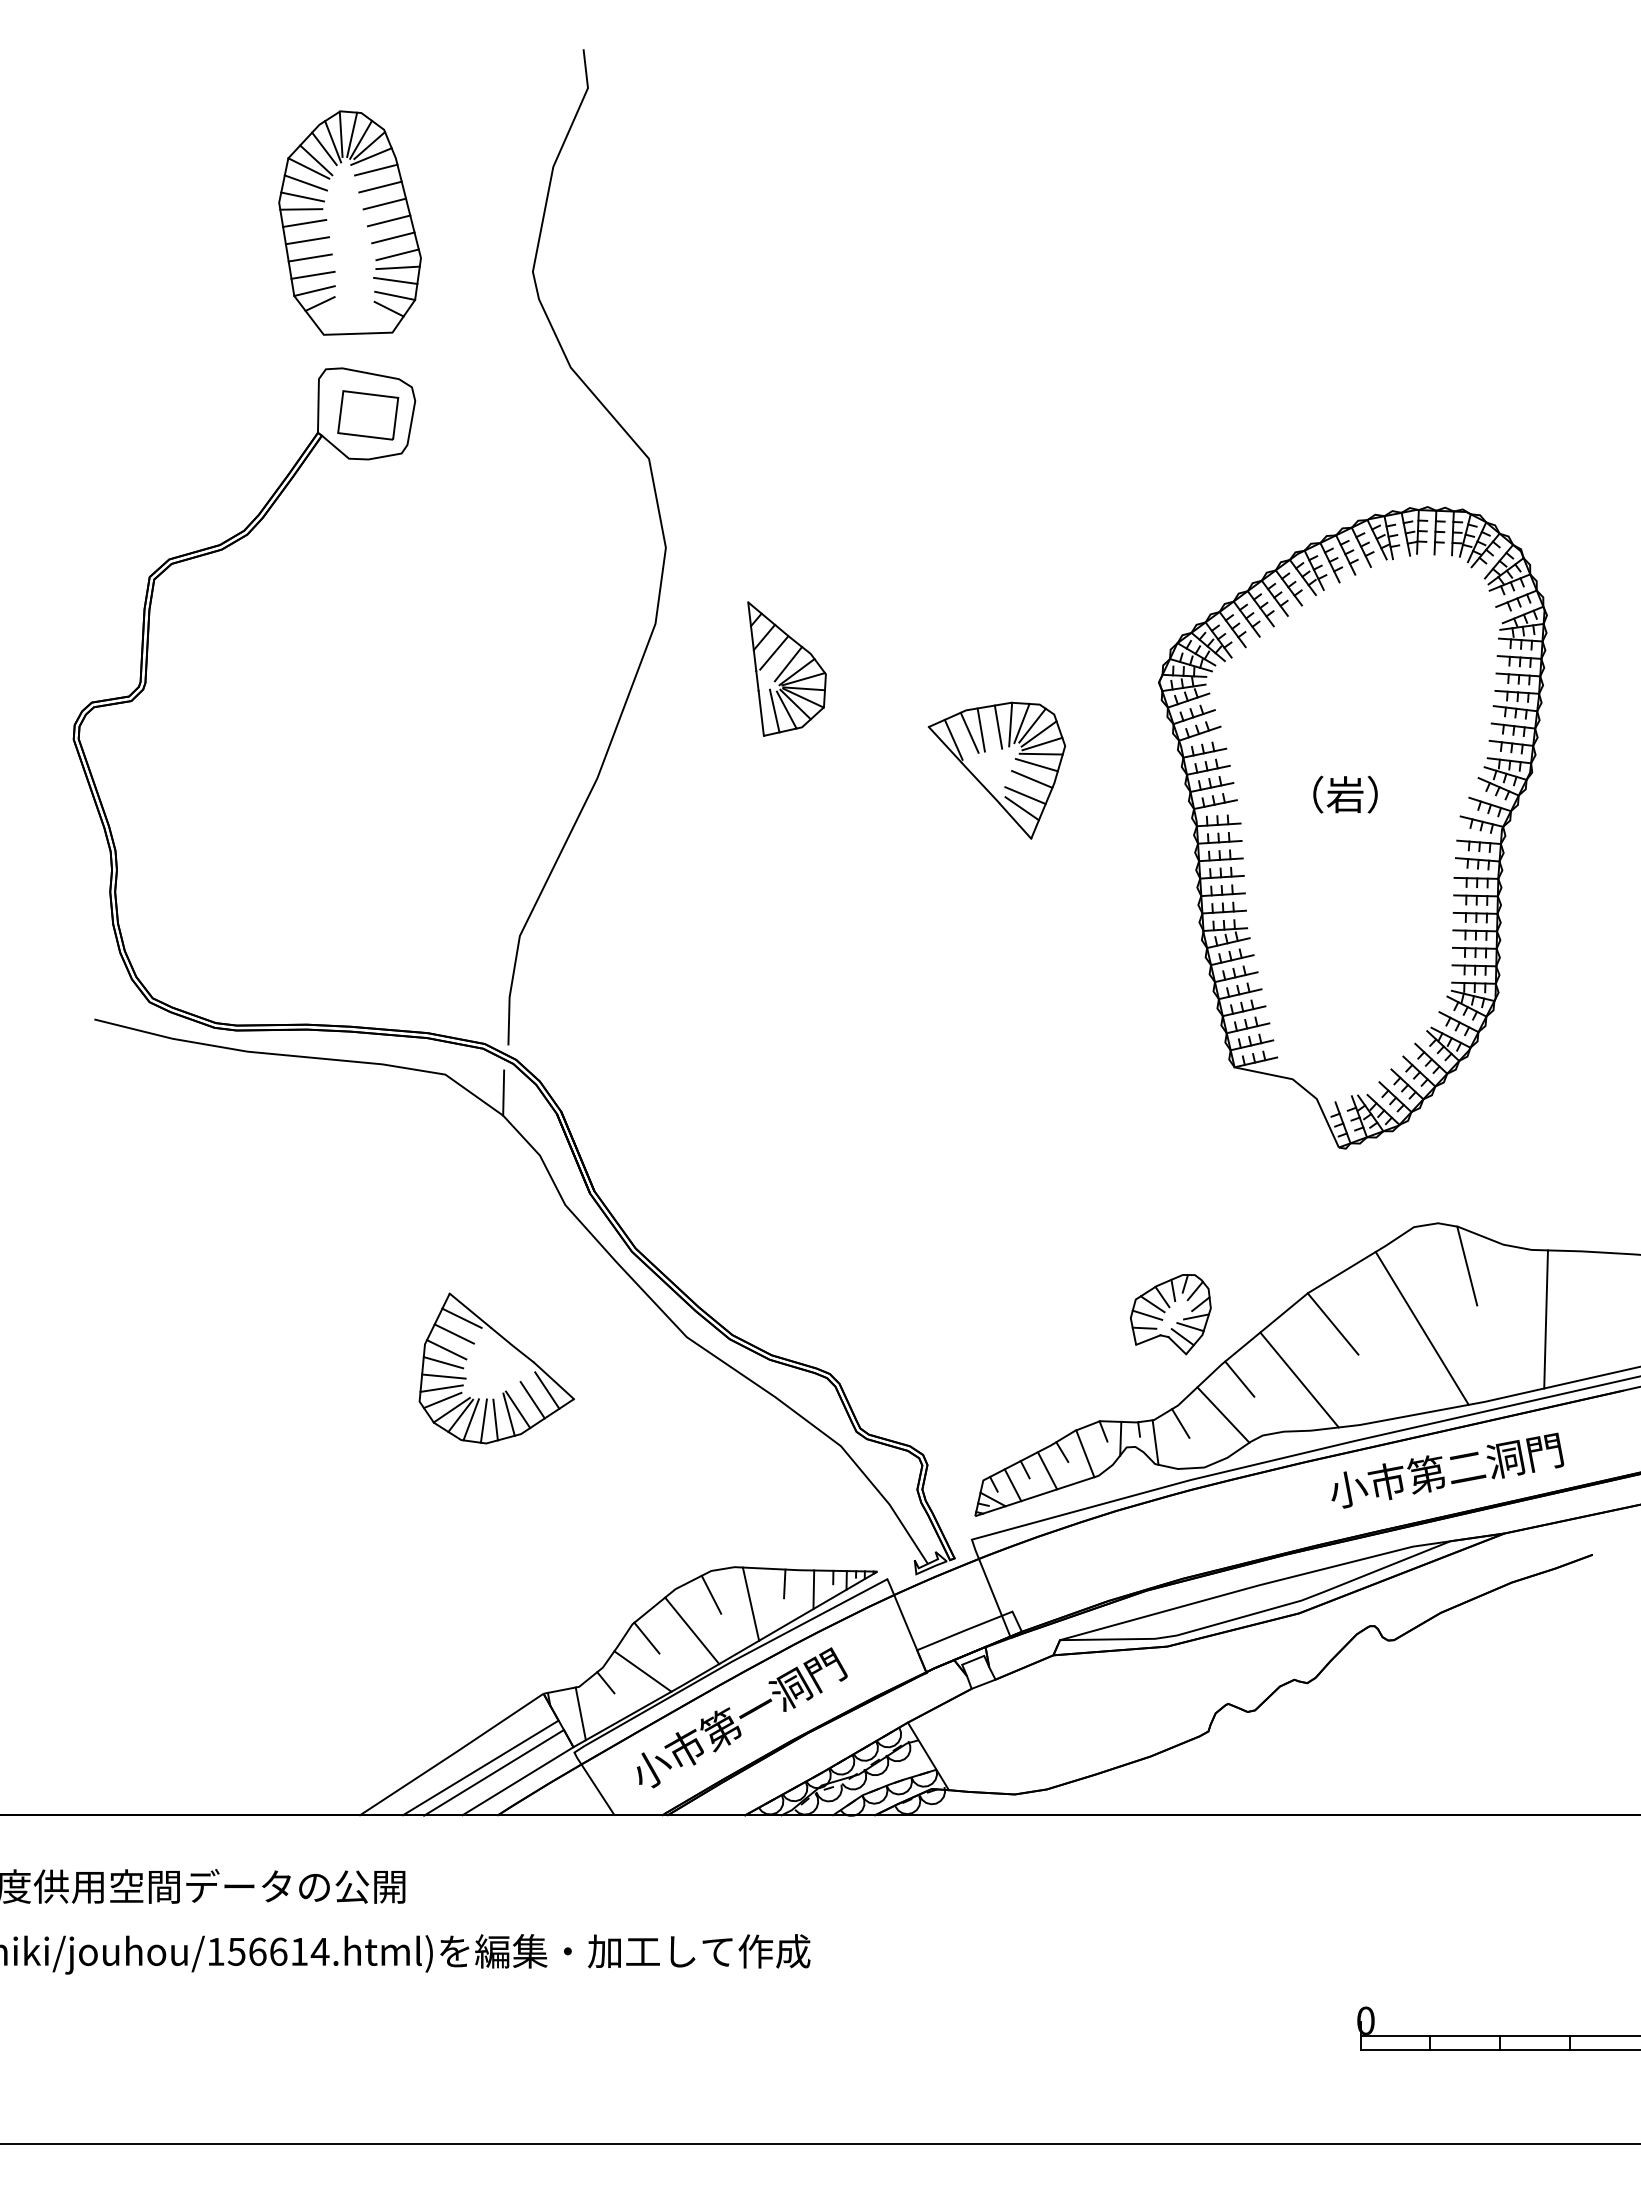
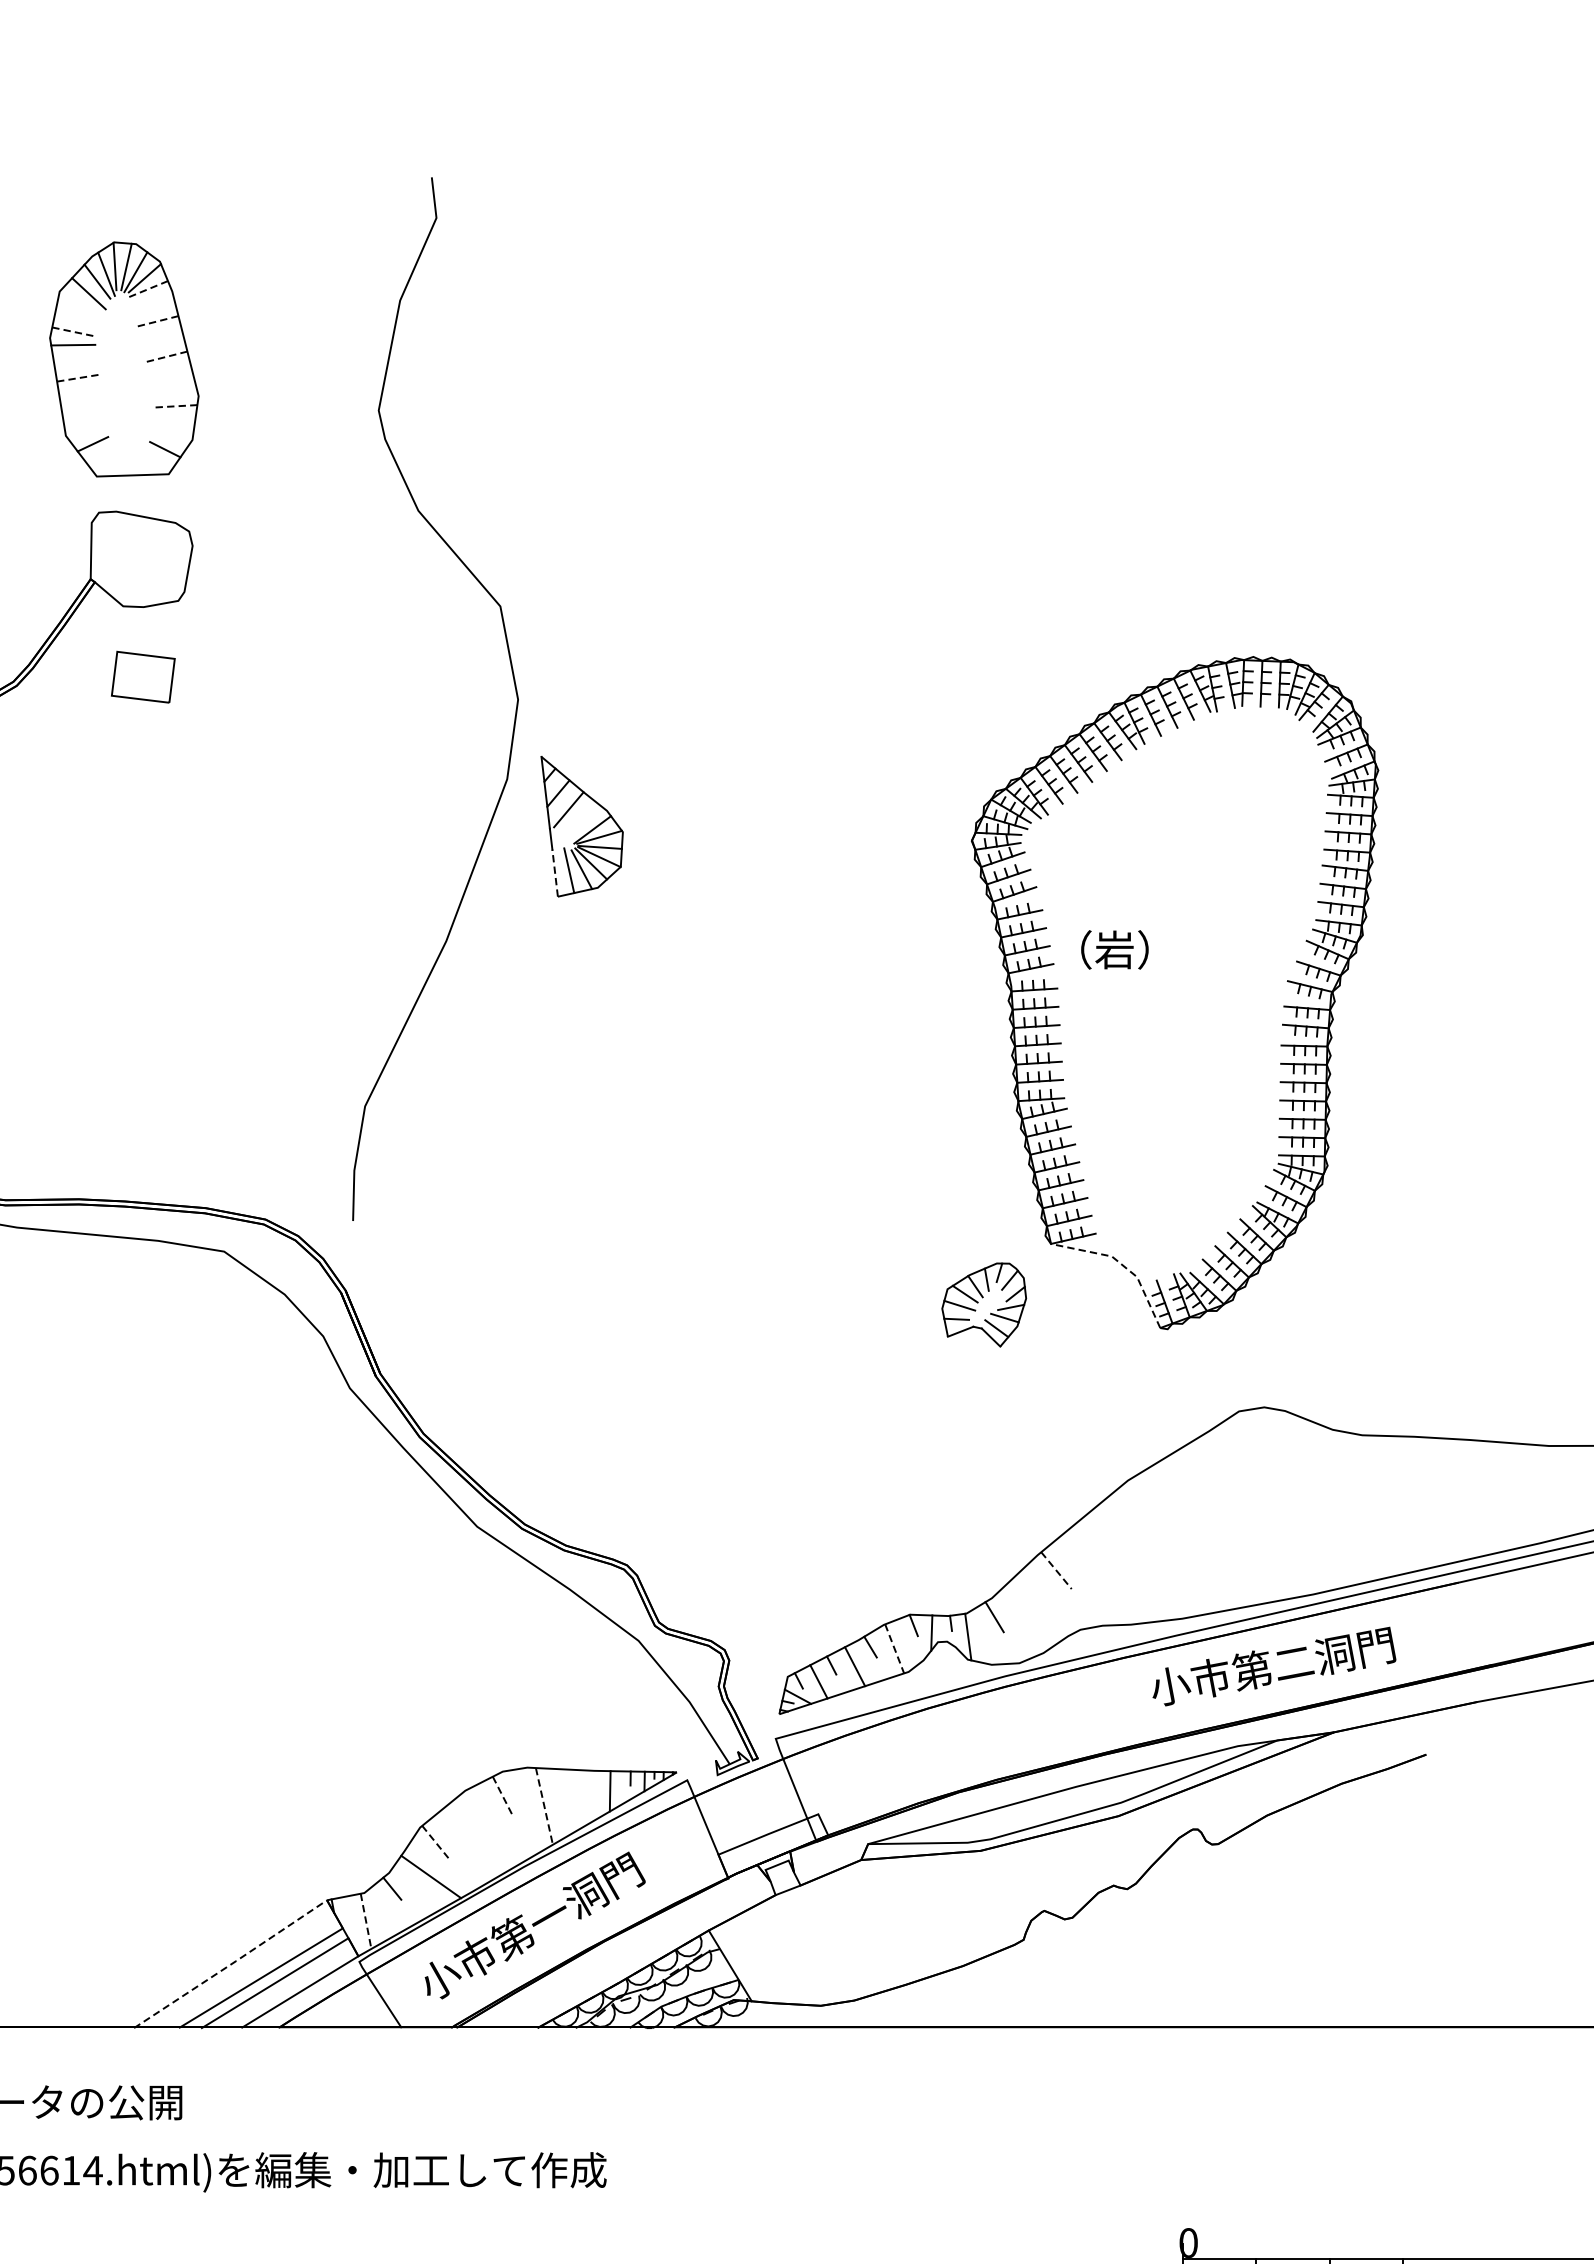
line: (371, 156) -> (146, 289), solid -> dashed
line: (308, 168) -> (80, 302), removed
line: (376, 169) -> (152, 303), removed
line: (305, 182) -> (77, 316), removed
line: (380, 187) -> (156, 322), solid -> dashed
line: (302, 197) -> (74, 332), solid -> dashed
line: (384, 203) -> (160, 338), removed
line: (389, 220) -> (165, 356), solid -> dashed
line: (304, 222) -> (76, 358), removed
line: (393, 237) -> (169, 374), removed
line: (307, 240) -> (79, 377), solid -> dashed
line: (397, 254) -> (174, 392), removed
line: (309, 257) -> (81, 395), removed
line: (398, 267) -> (175, 405), solid -> dashed
line: (312, 274) -> (84, 413), removed
line: (395, 280) -> (171, 419), removed
line: (314, 290) -> (87, 430), removed
line: (395, 295) -> (171, 435), removed
part: (368, 415) -> (143, 677), moved
curve: (661, 531) -> (513, 682), moved
line: (788, 663) -> (583, 820), removed
line: (761, 713) -> (555, 873), solid -> dashed
part: (996, 770) -> (801, 932), removed
text: (1345, 794) -> (1114, 949), moved
line: (1302, 1087) -> (1122, 1265), solid -> dashed
line: (503, 1092) -> (285, 1270), removed
line: (1467, 1265) -> (1295, 1451), removed
part: (1170, 1314) -> (983, 1304), moved
line: (1545, 1319) -> (1376, 1508), removed
line: (1332, 1323) -> (1153, 1512), removed
line: (1421, 1327) -> (1246, 1516), removed
part: (496, 1368) -> (277, 1559), removed
line: (1239, 1379) -> (1056, 1571), solid -> dashed
line: (1299, 1379) -> (1119, 1571), removed
line: (1223, 1414) -> (1039, 1607), removed
line: (1085, 1454) -> (894, 1649), solid -> dashed
line: (784, 1583) -> (579, 1784), removed
line: (711, 1595) -> (503, 1797), solid -> dashed
line: (751, 1604) -> (544, 1806), solid -> dashed
line: (692, 1630) -> (483, 1834), removed
line: (646, 1638) -> (434, 1842), solid -> dashed
line: (580, 1713) -> (365, 1920), solid -> dashed
line: (452, 1754) -> (231, 1963), solid -> dashed

